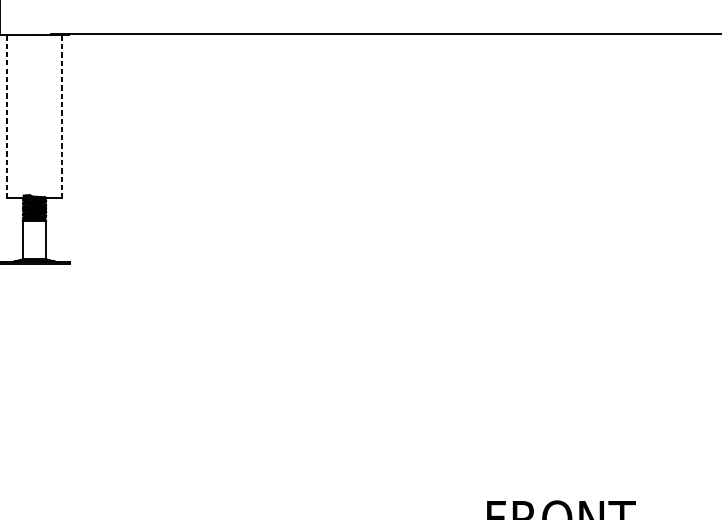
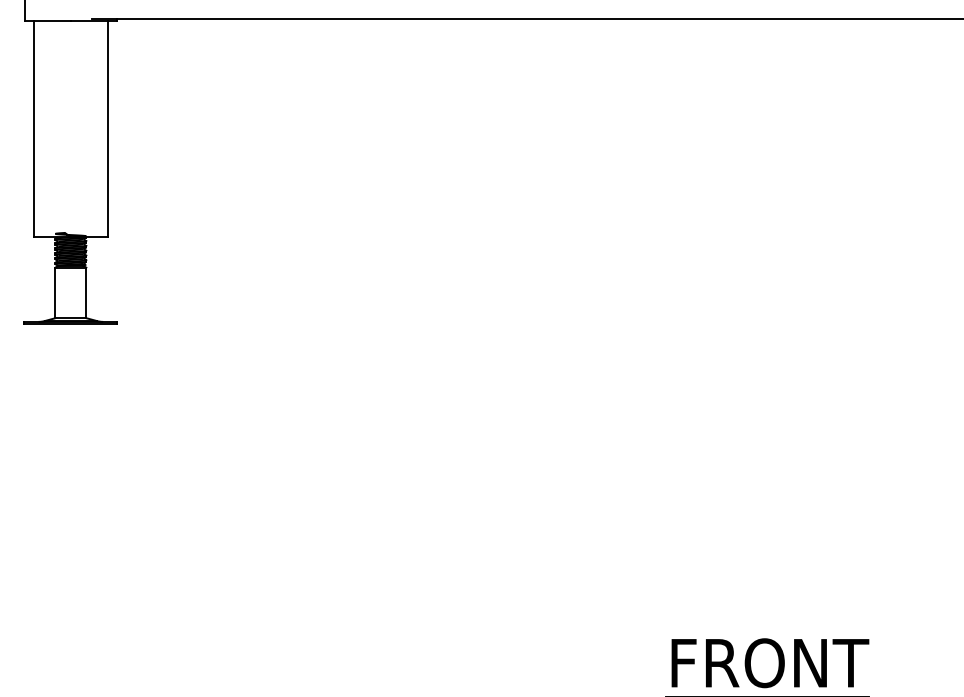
line: (62, 116) -> (107, 128), dashed -> solid
line: (7, 117) -> (34, 129), dashed -> solid

